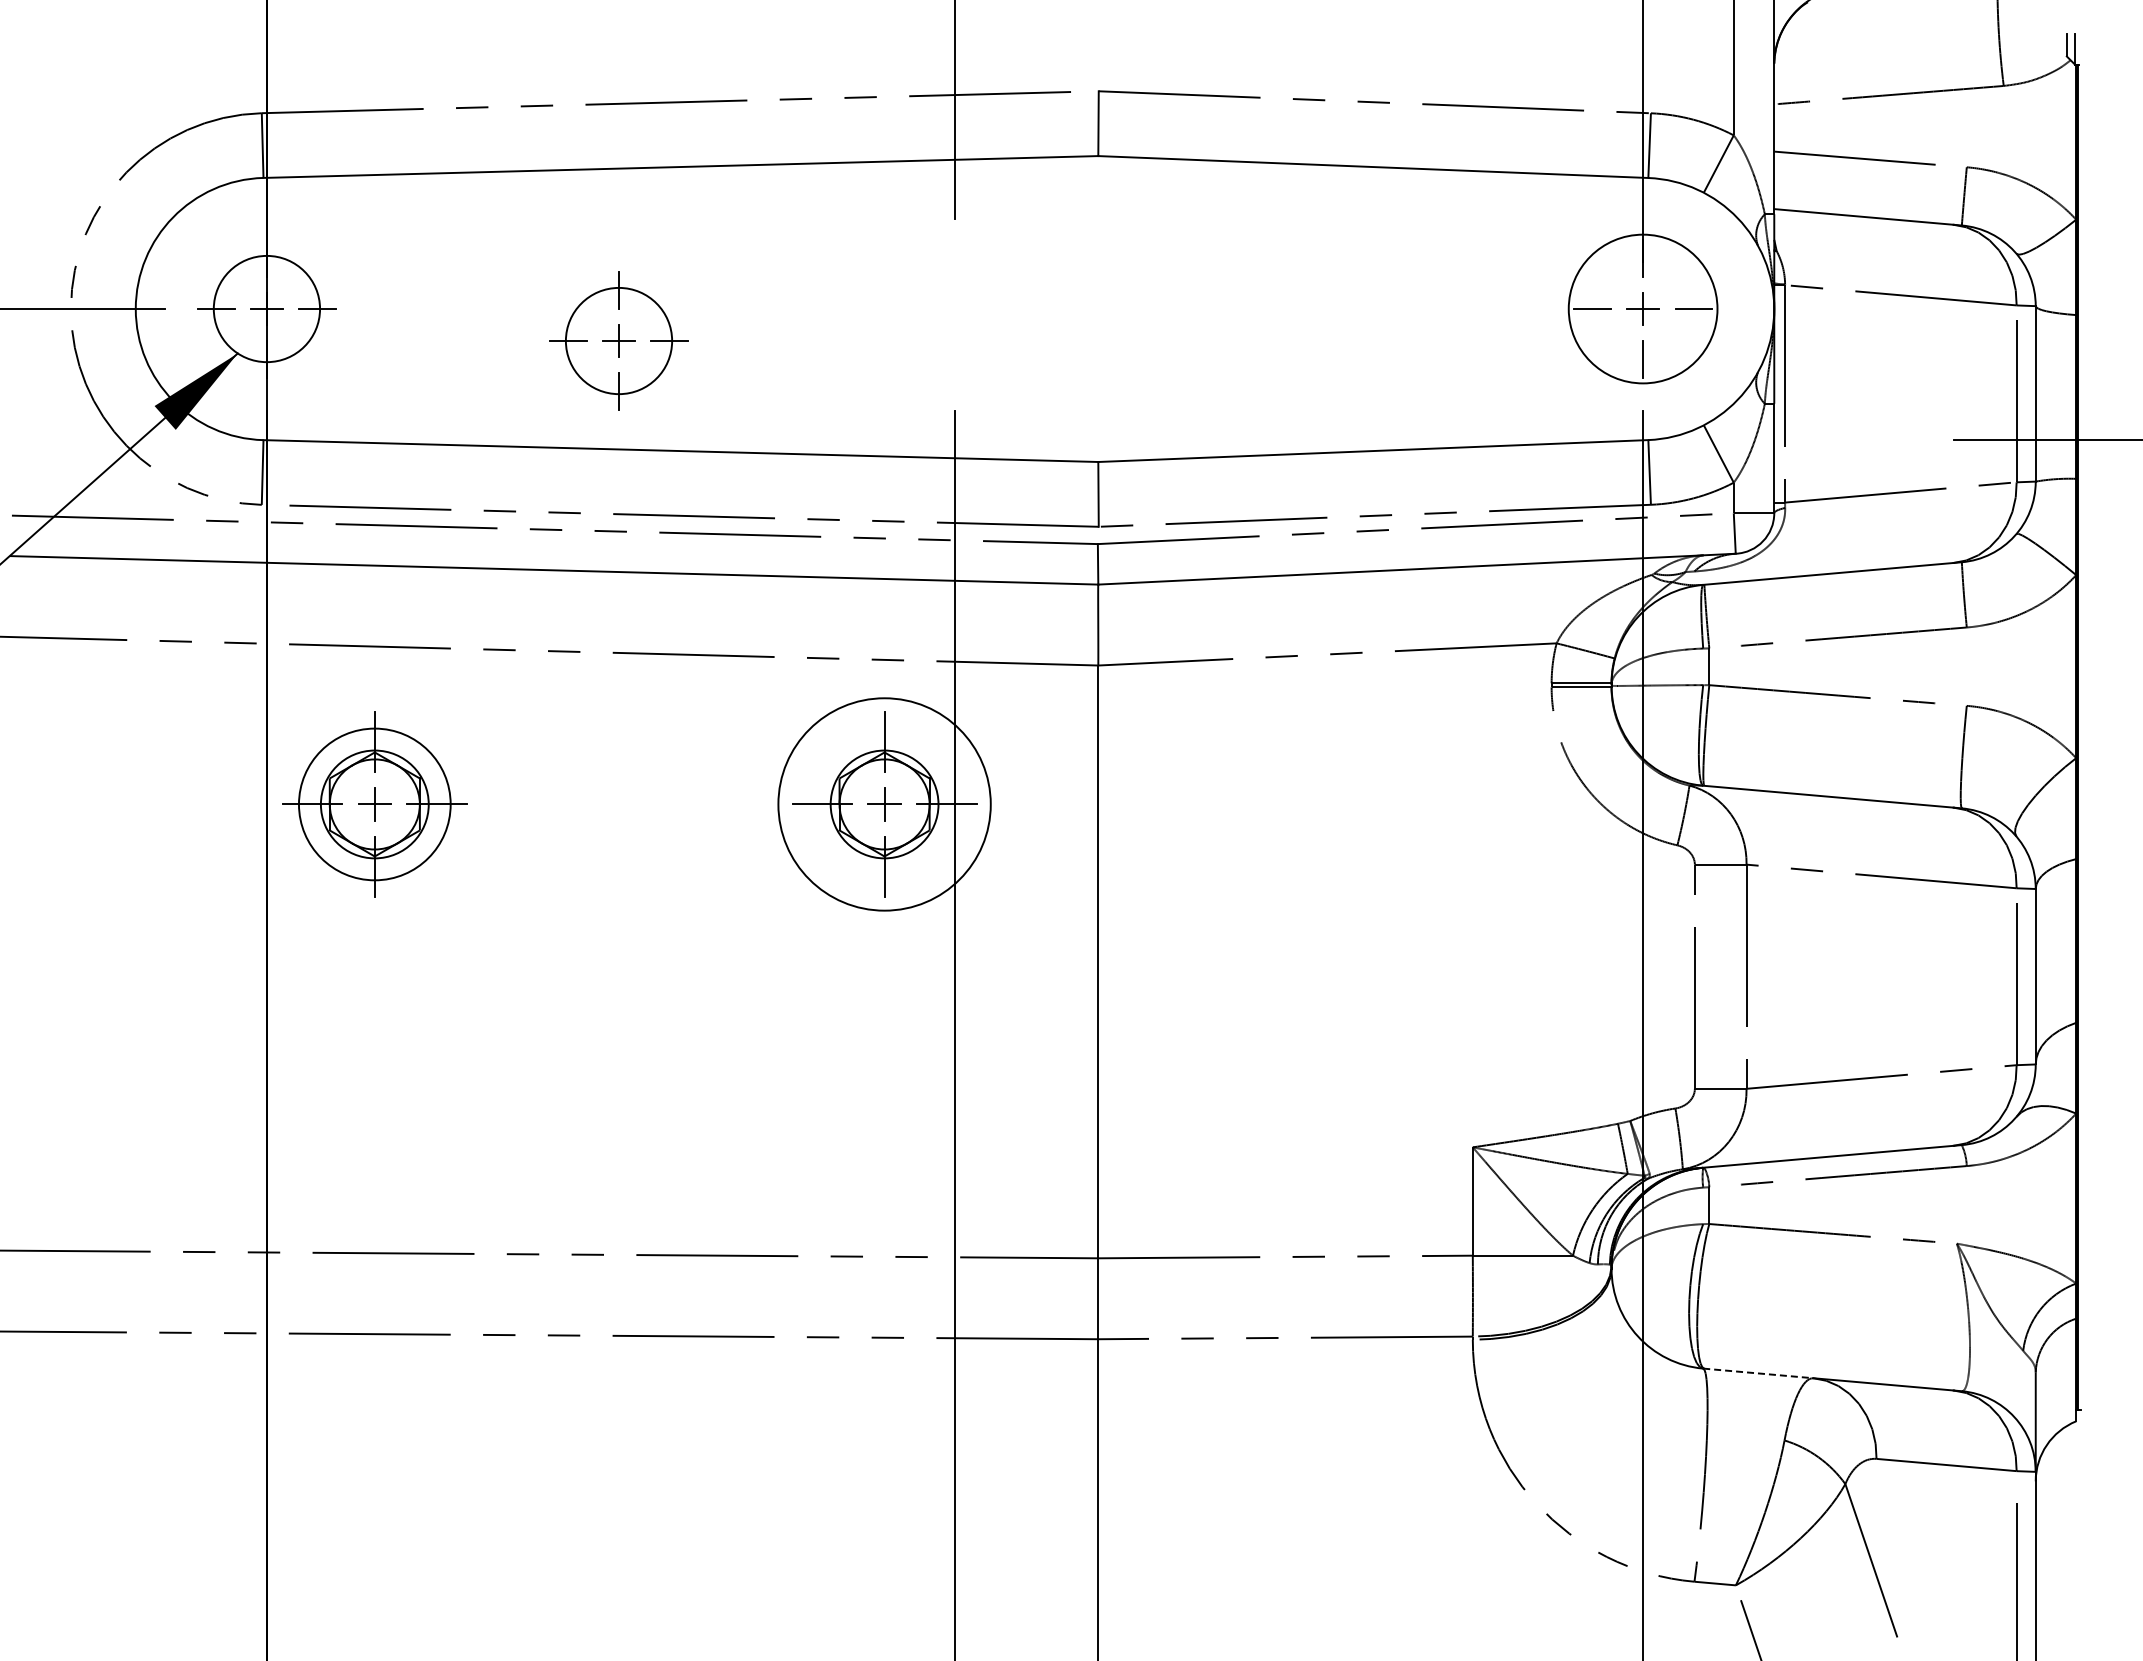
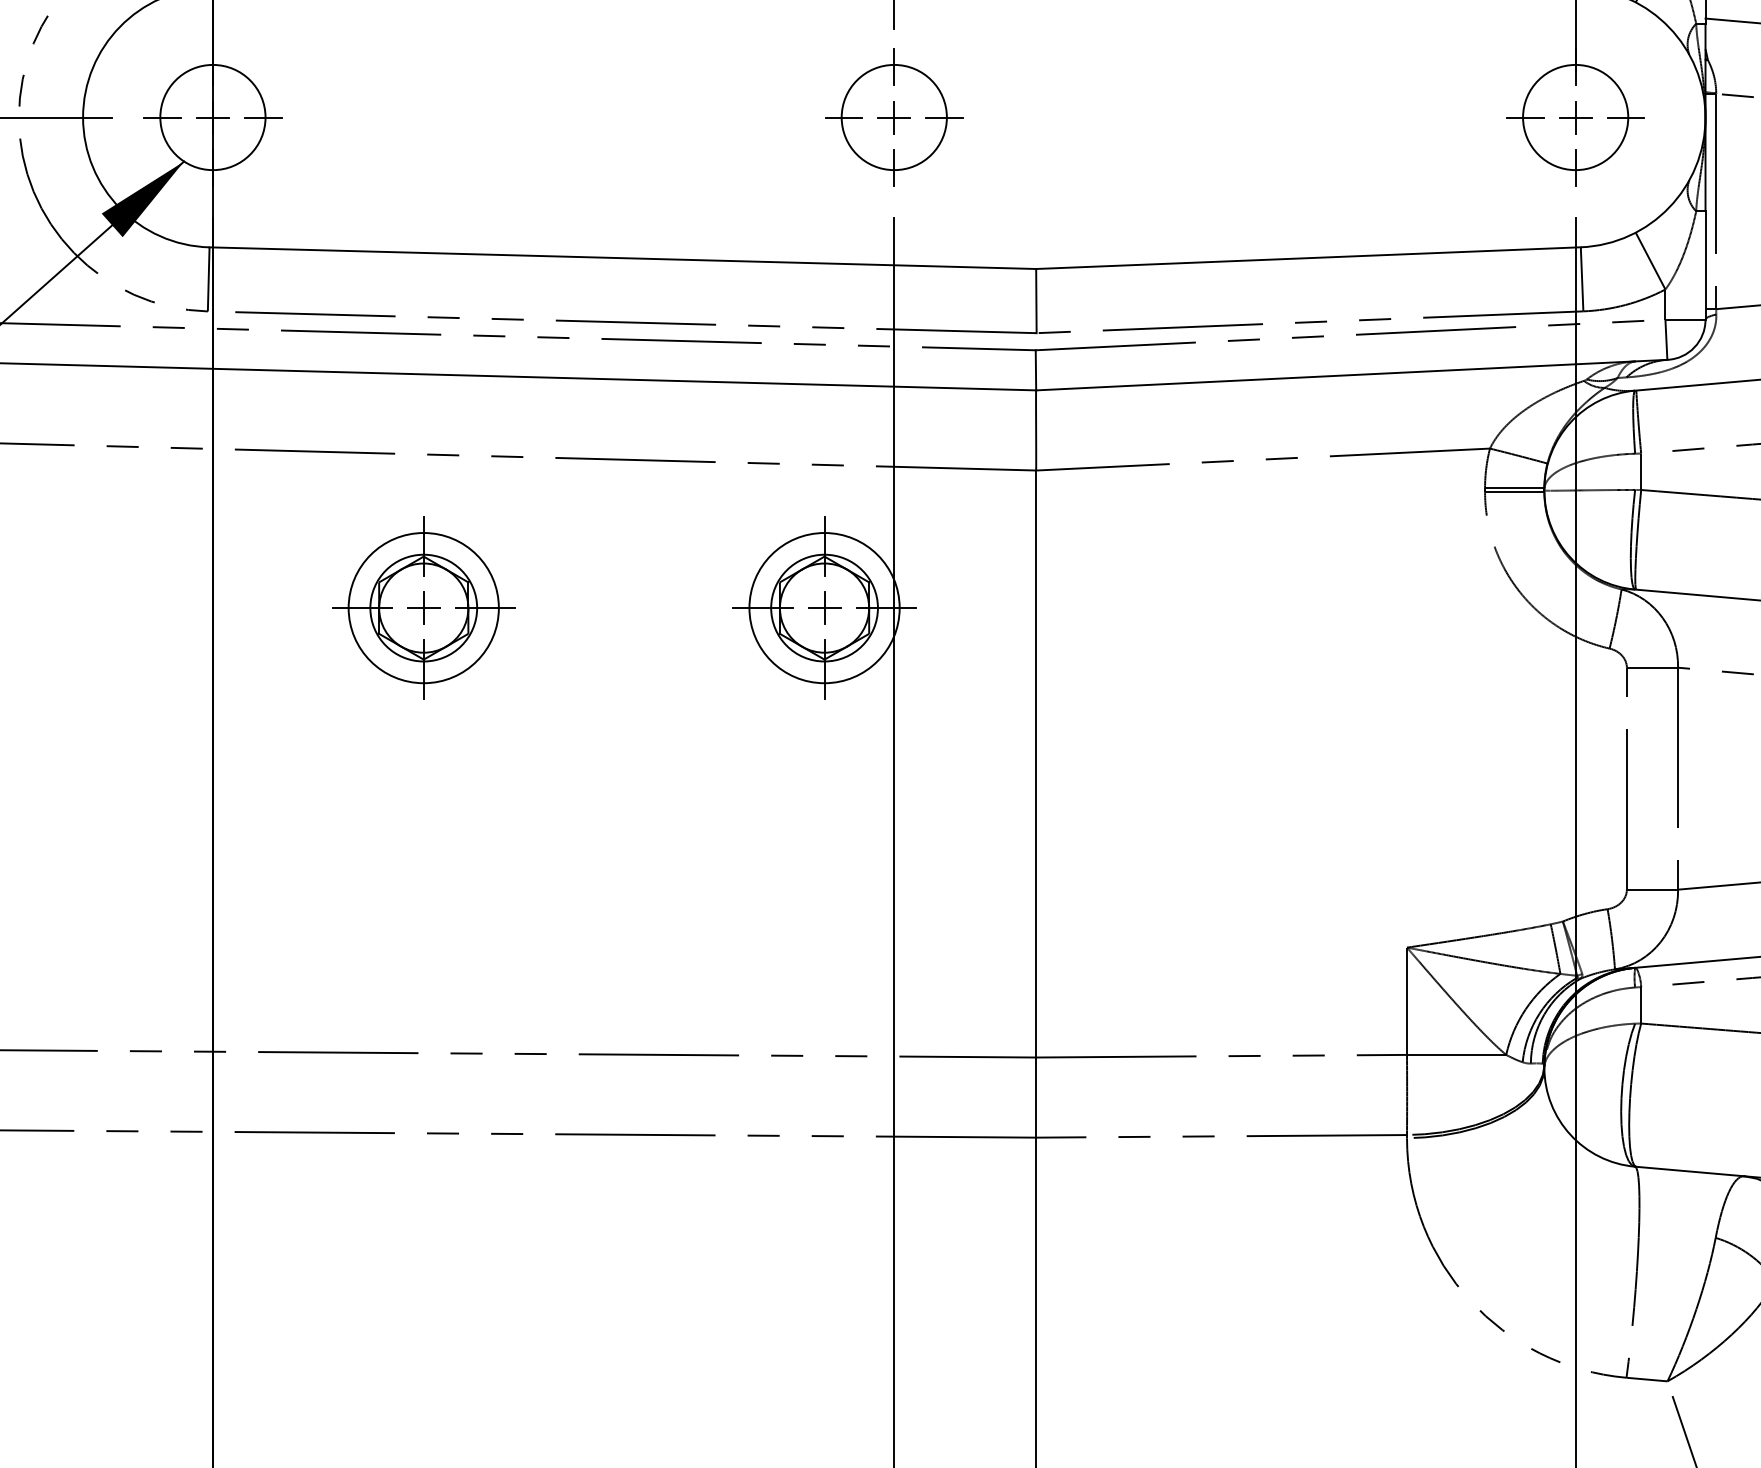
circle: (1643, 308) -> (1576, 117), size x0.71
part: (618, 340) -> (893, 117), moved
part: (374, 804) -> (423, 608), moved
circle: (884, 804) -> (824, 608), size x0.71
line: (1758, 1373) -> (1689, 1171), dashed -> solid

